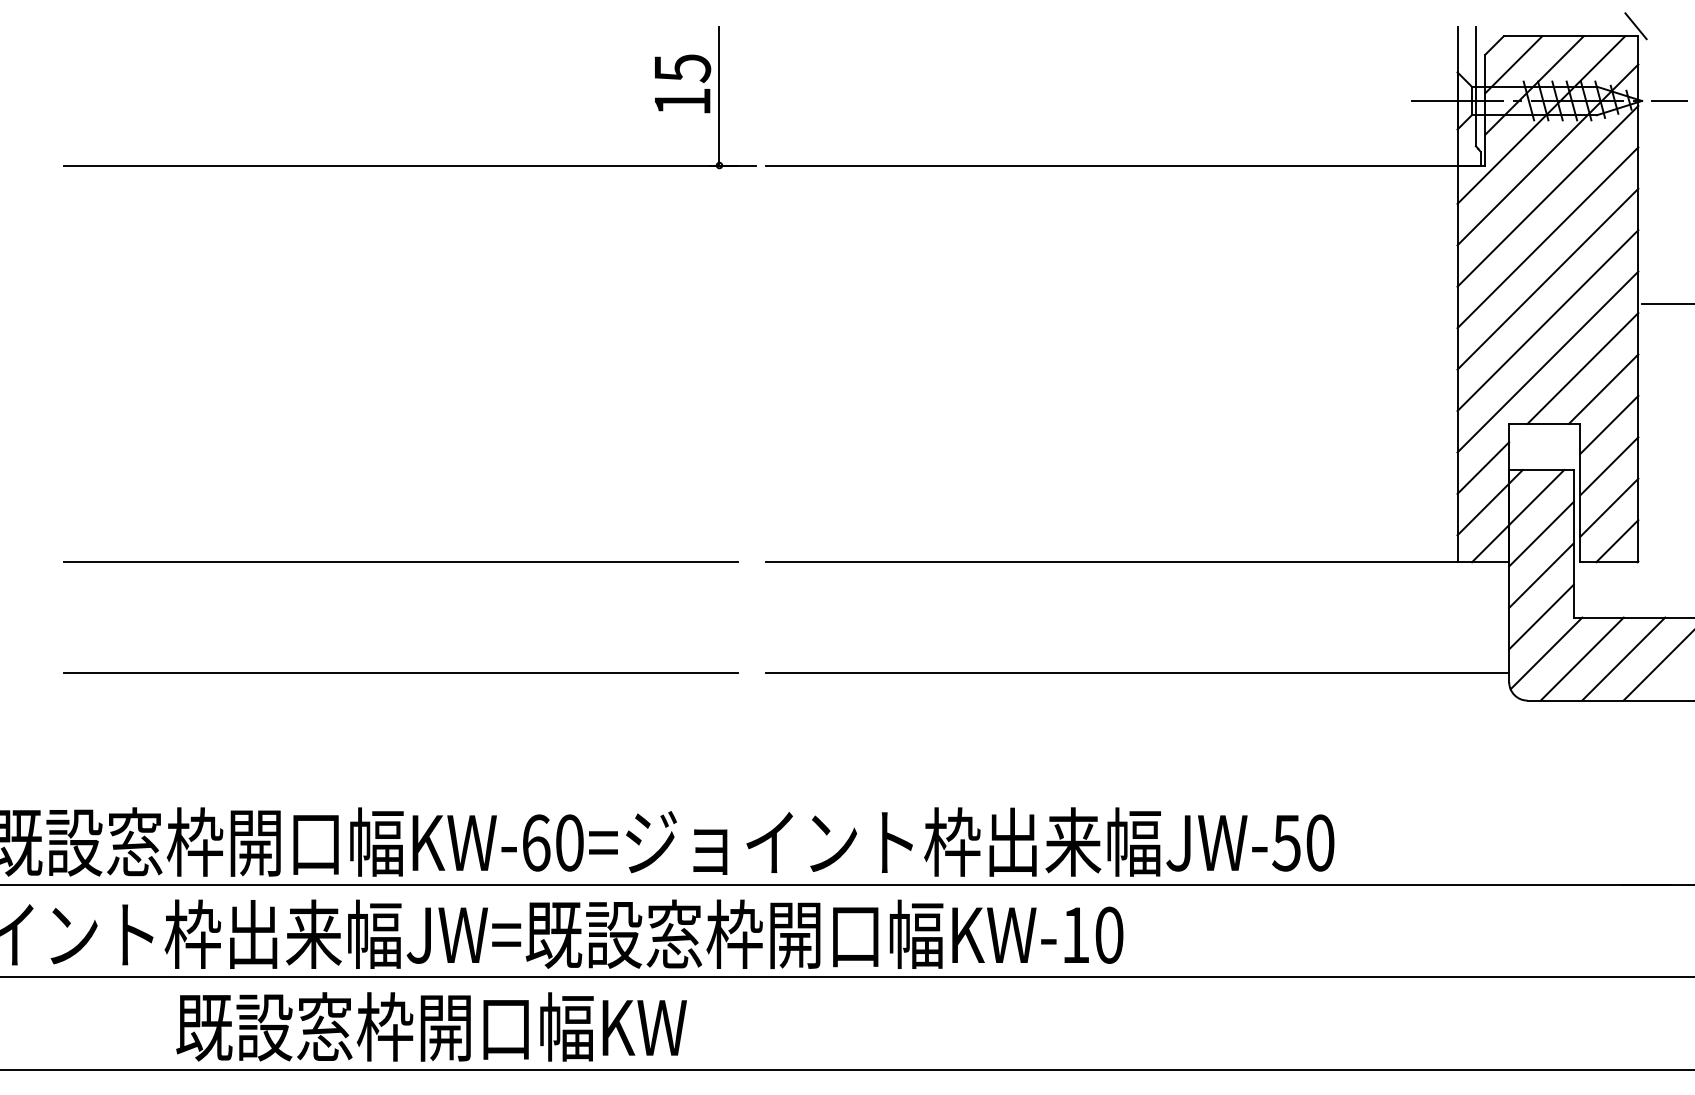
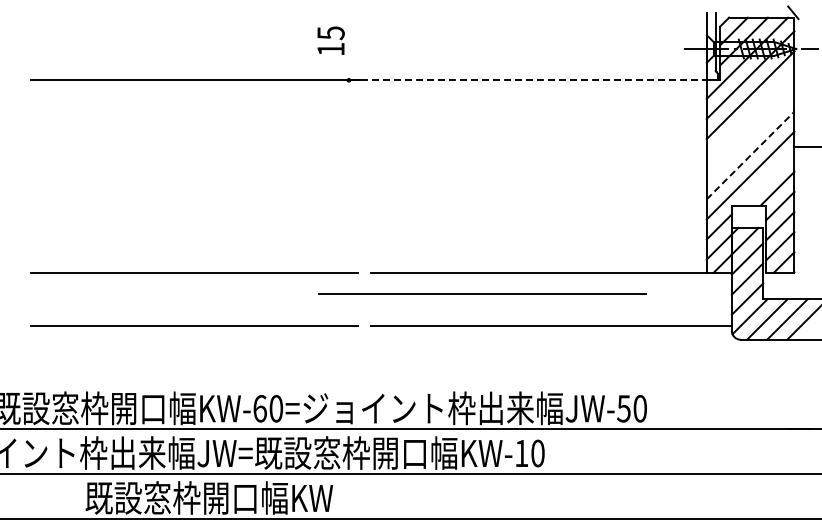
line: (718, 95) -> (348, 46), removed
line: (1114, 165) -> (540, 80), solid -> dashed
line: (1547, 238) -> (750, 115), removed
line: (1547, 279) -> (750, 135), removed
line: (1547, 320) -> (750, 155), solid -> dashed
line: (1582, 368) -> (767, 178), removed
line: (994, 605) -> (482, 293), added

